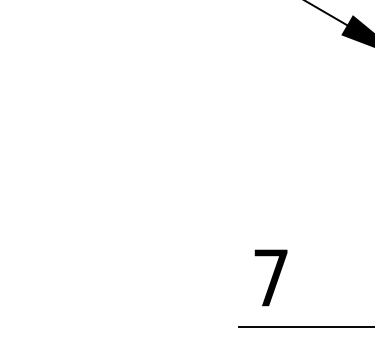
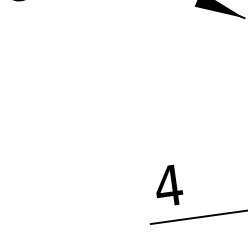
text: (270, 277) -> (168, 185), 7 -> 4

